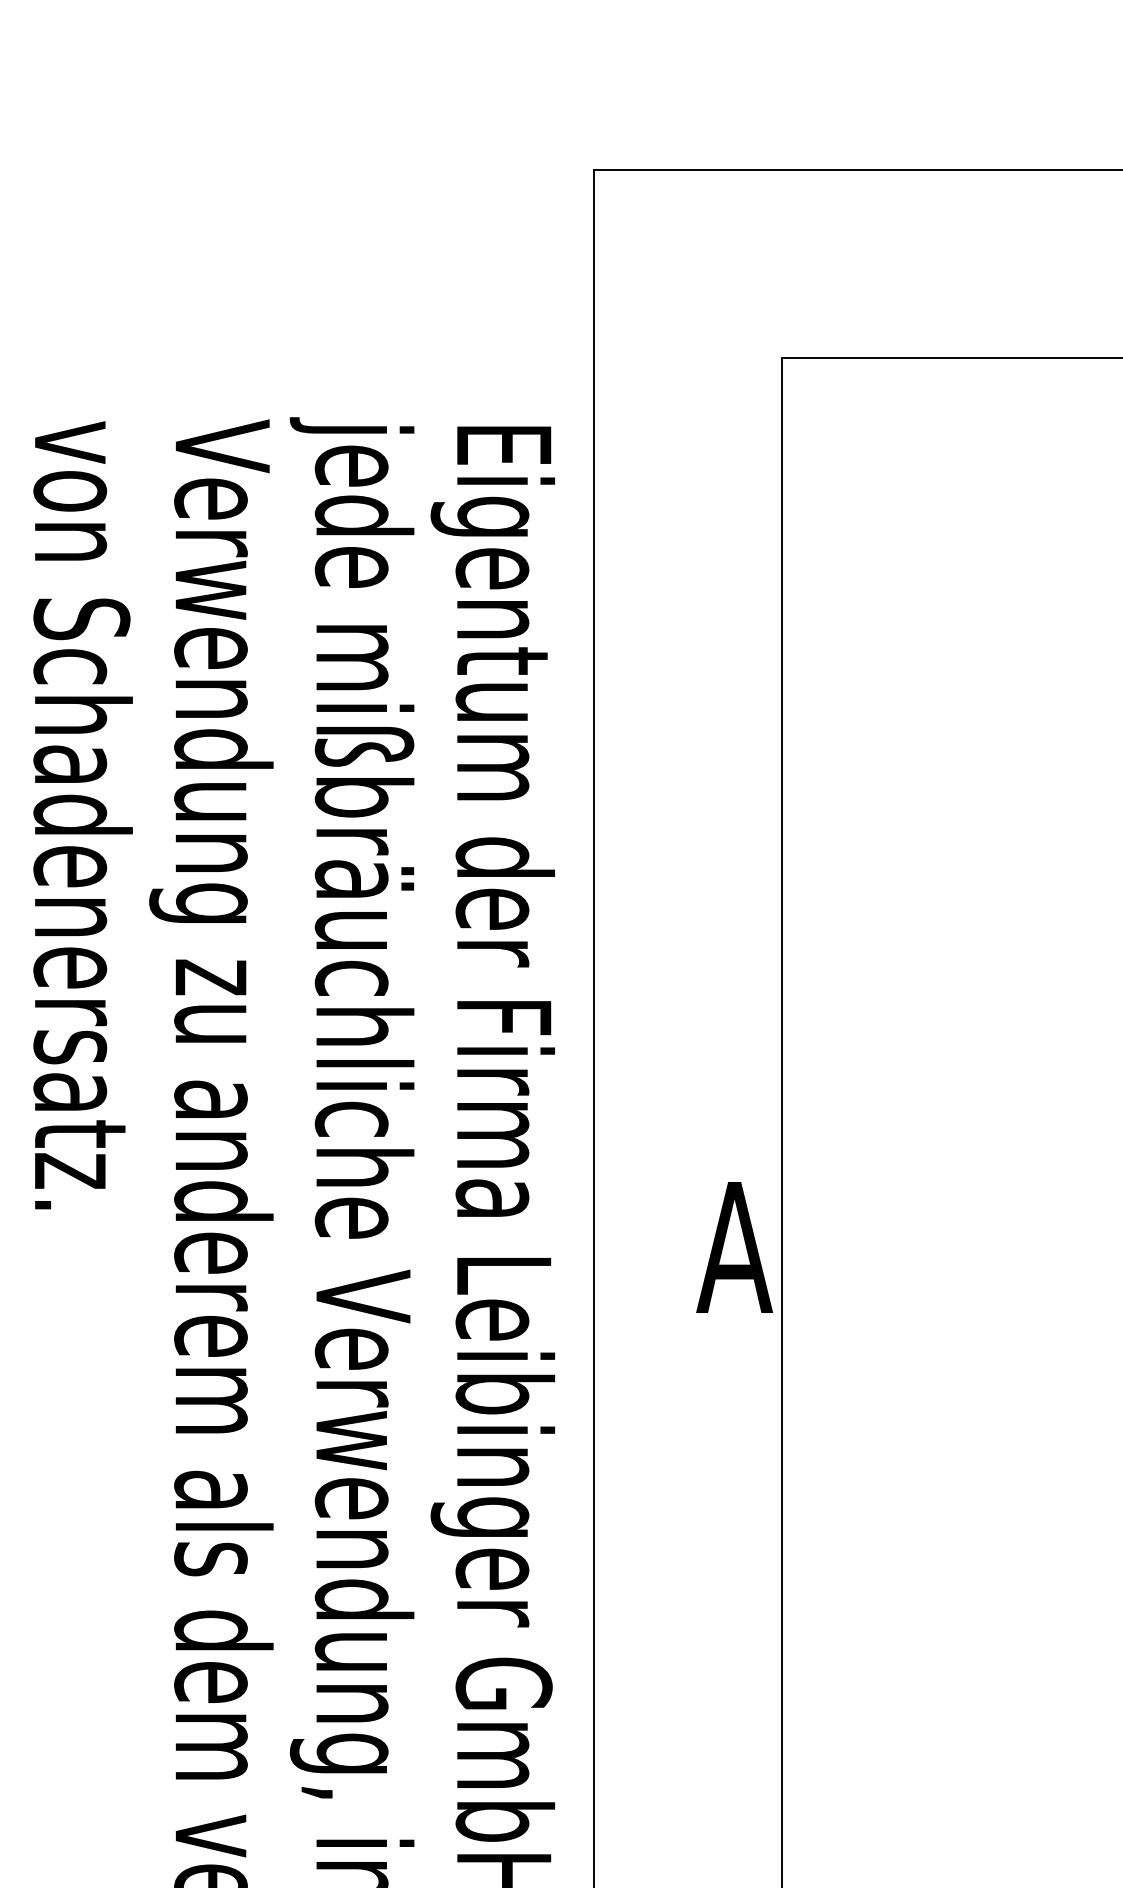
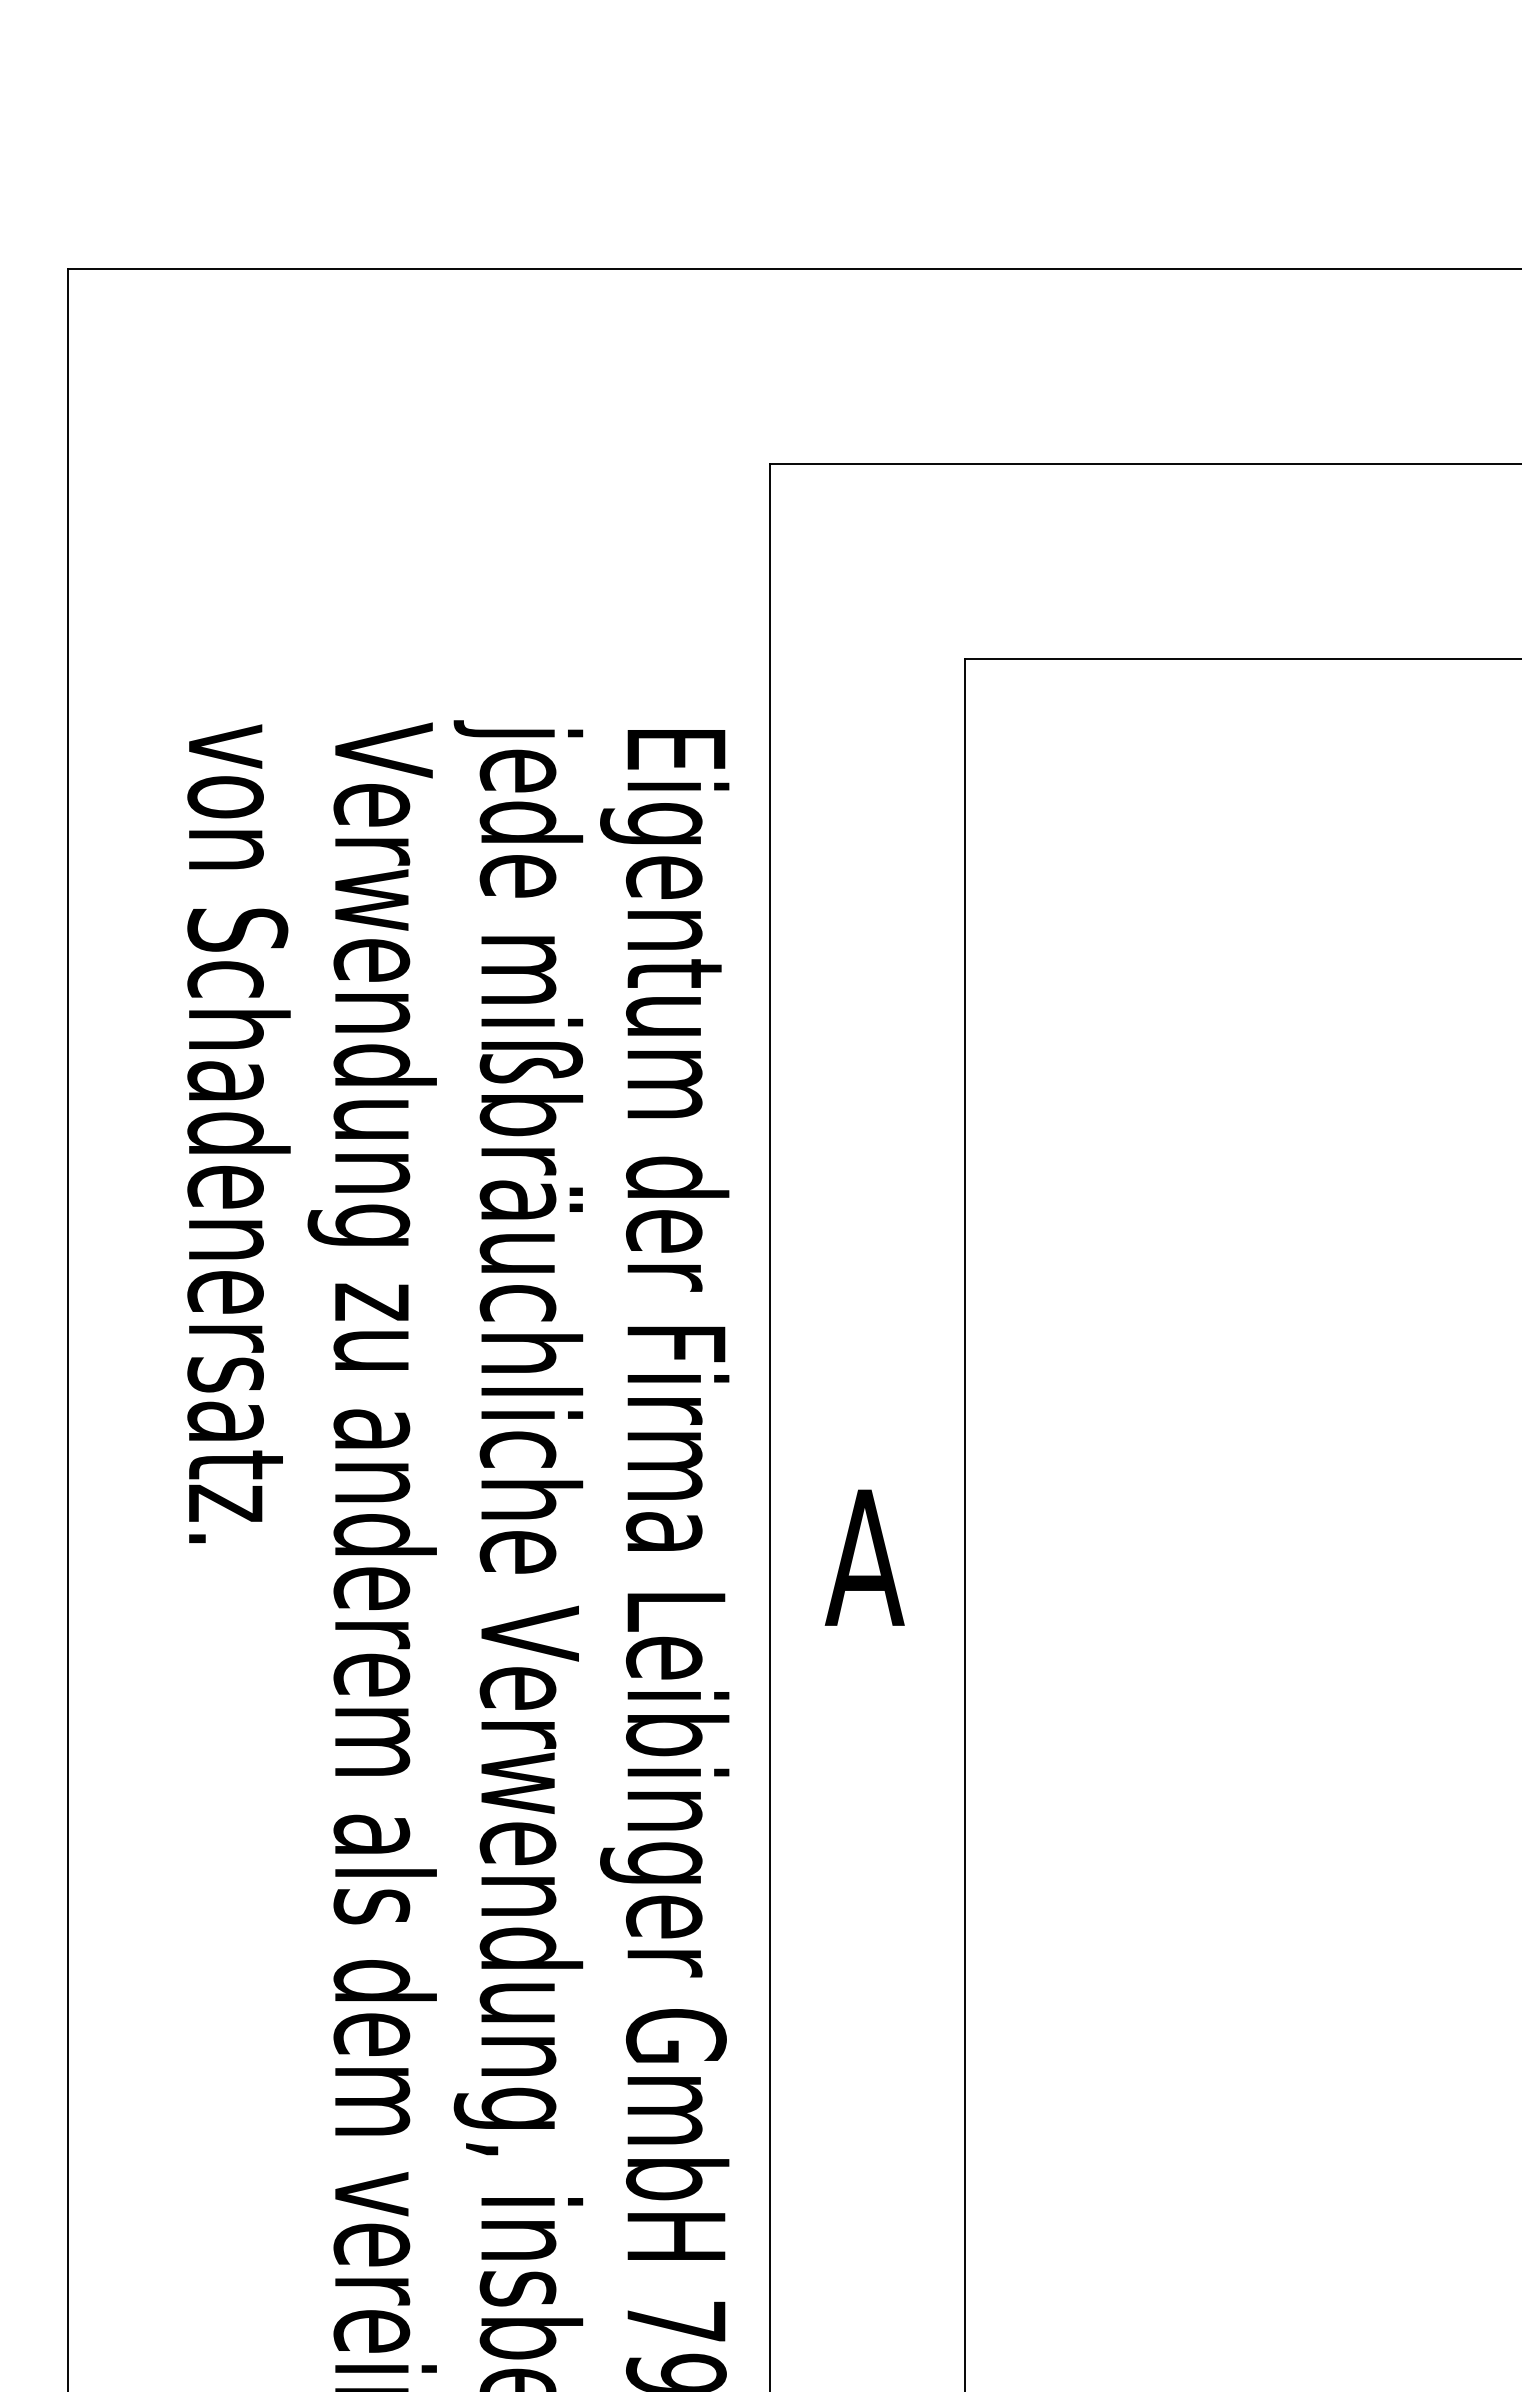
text: (734, 1247) -> (864, 1557), moved

